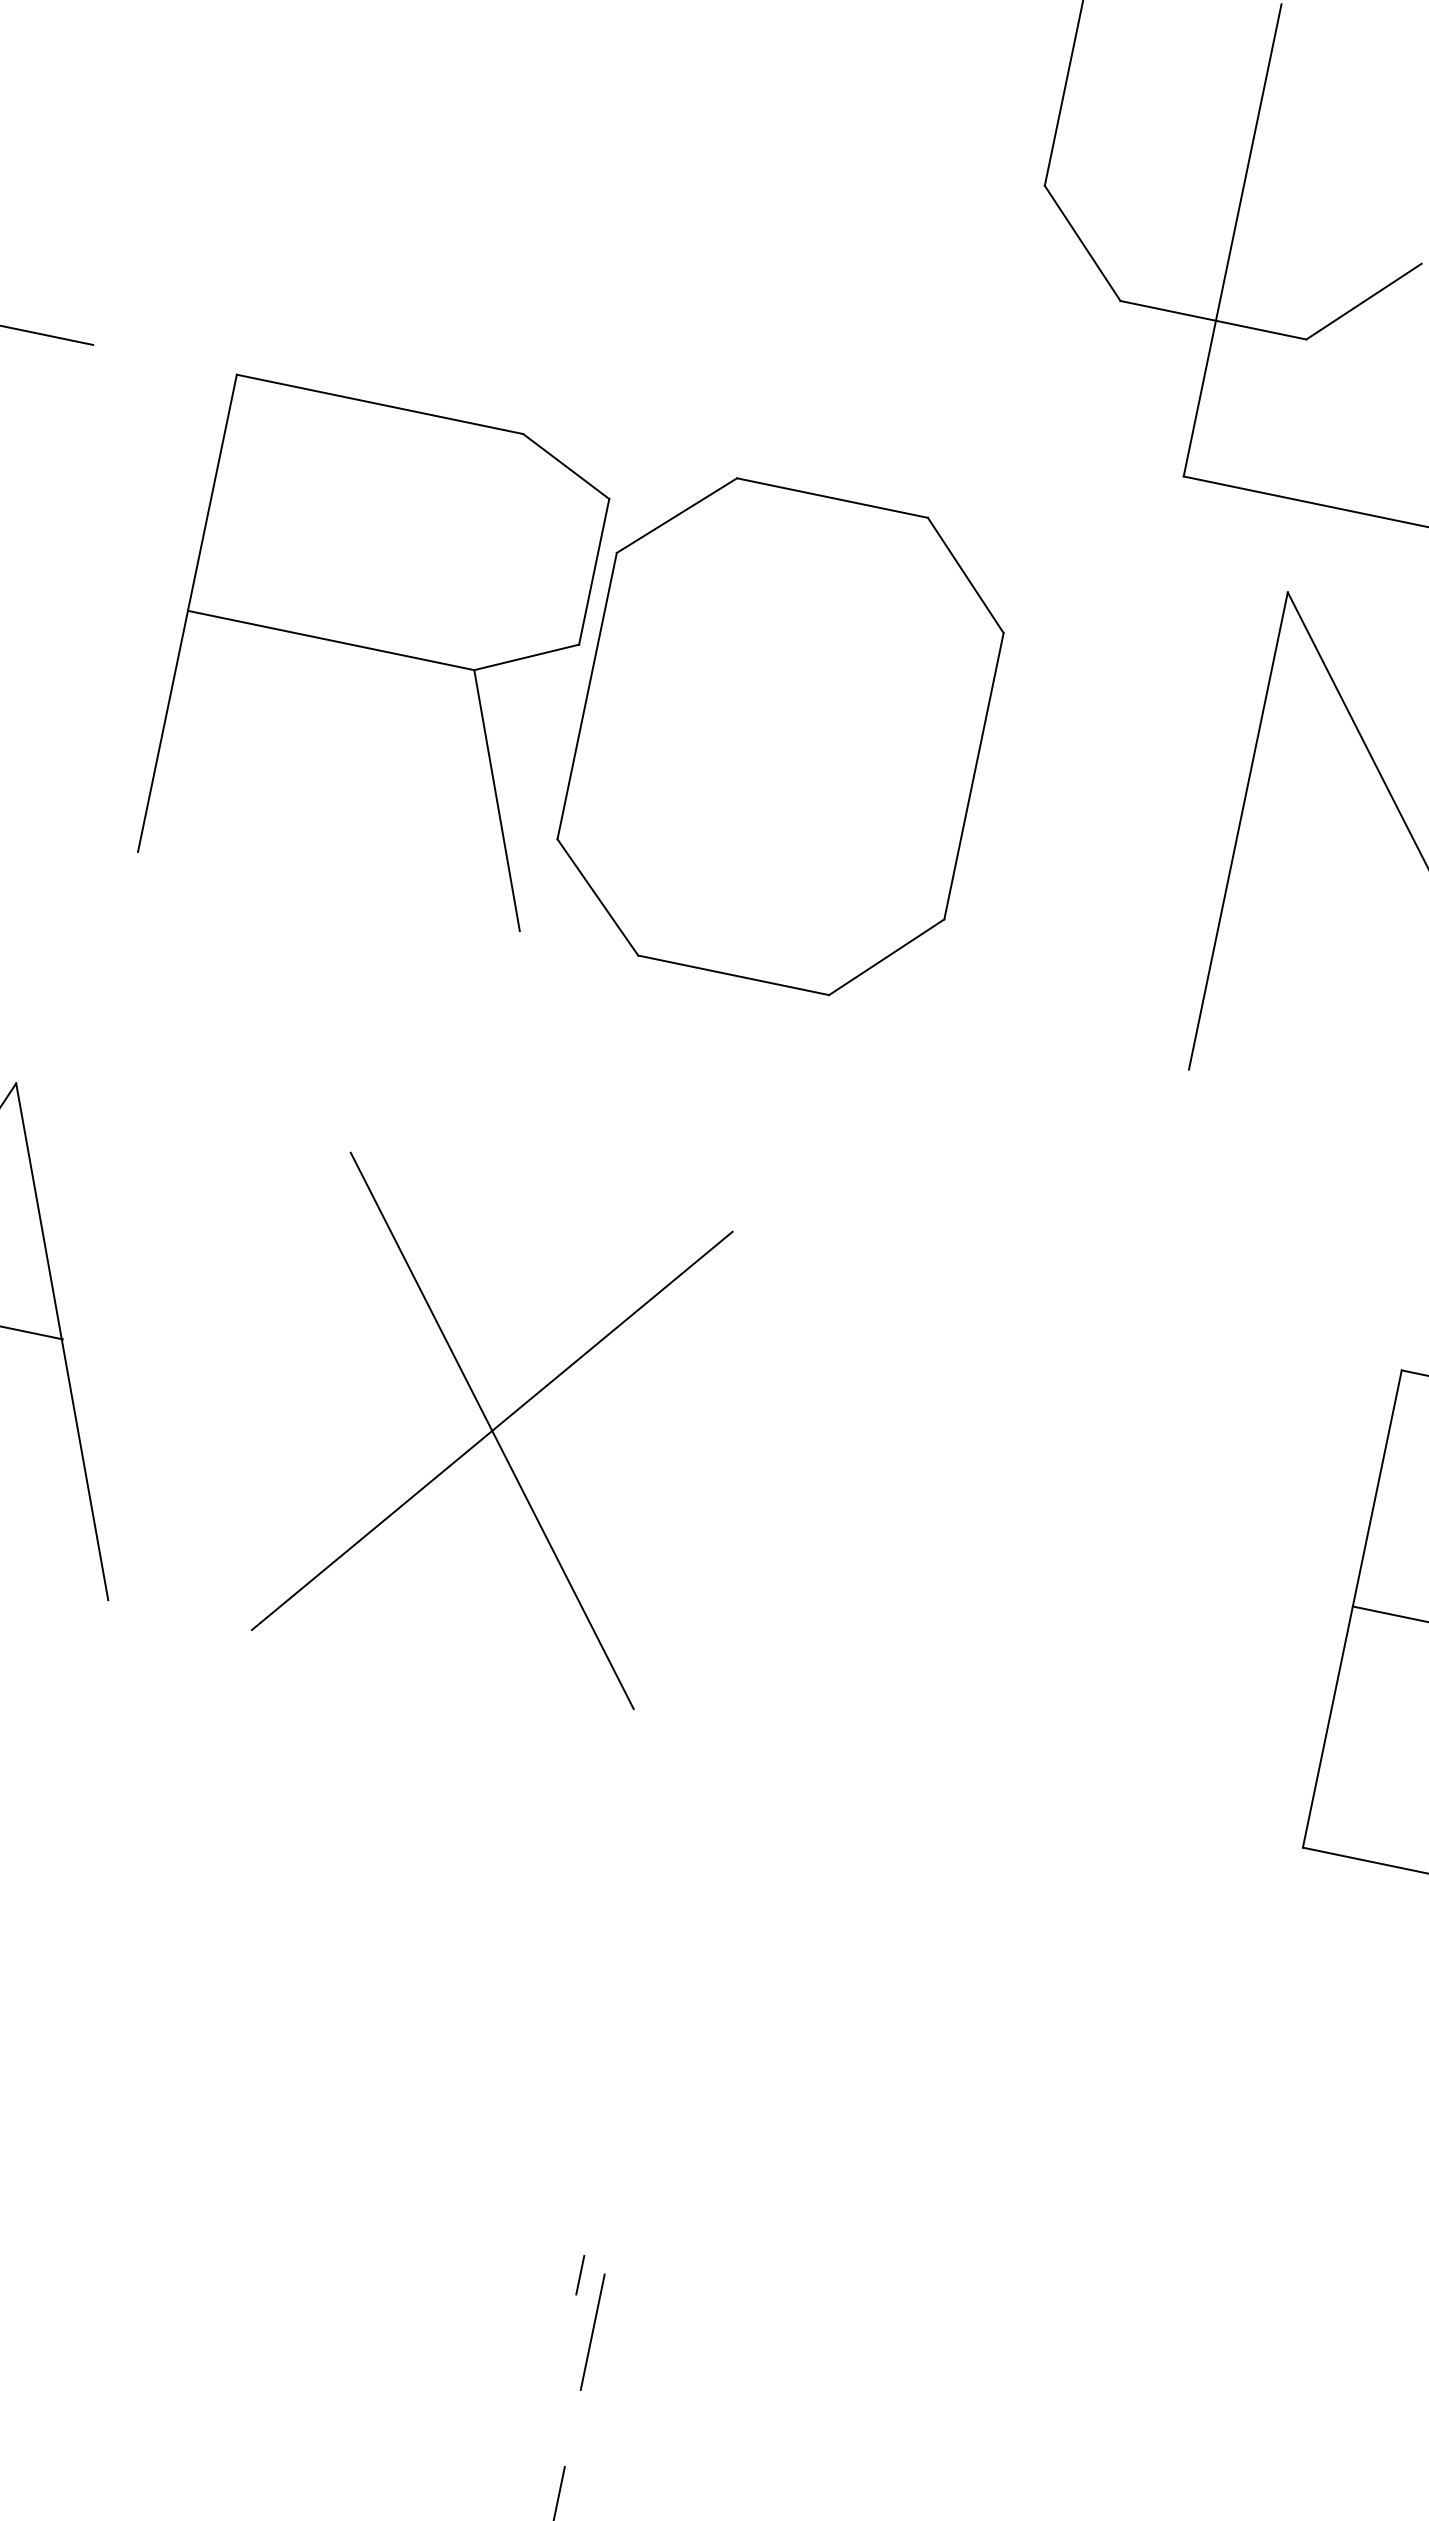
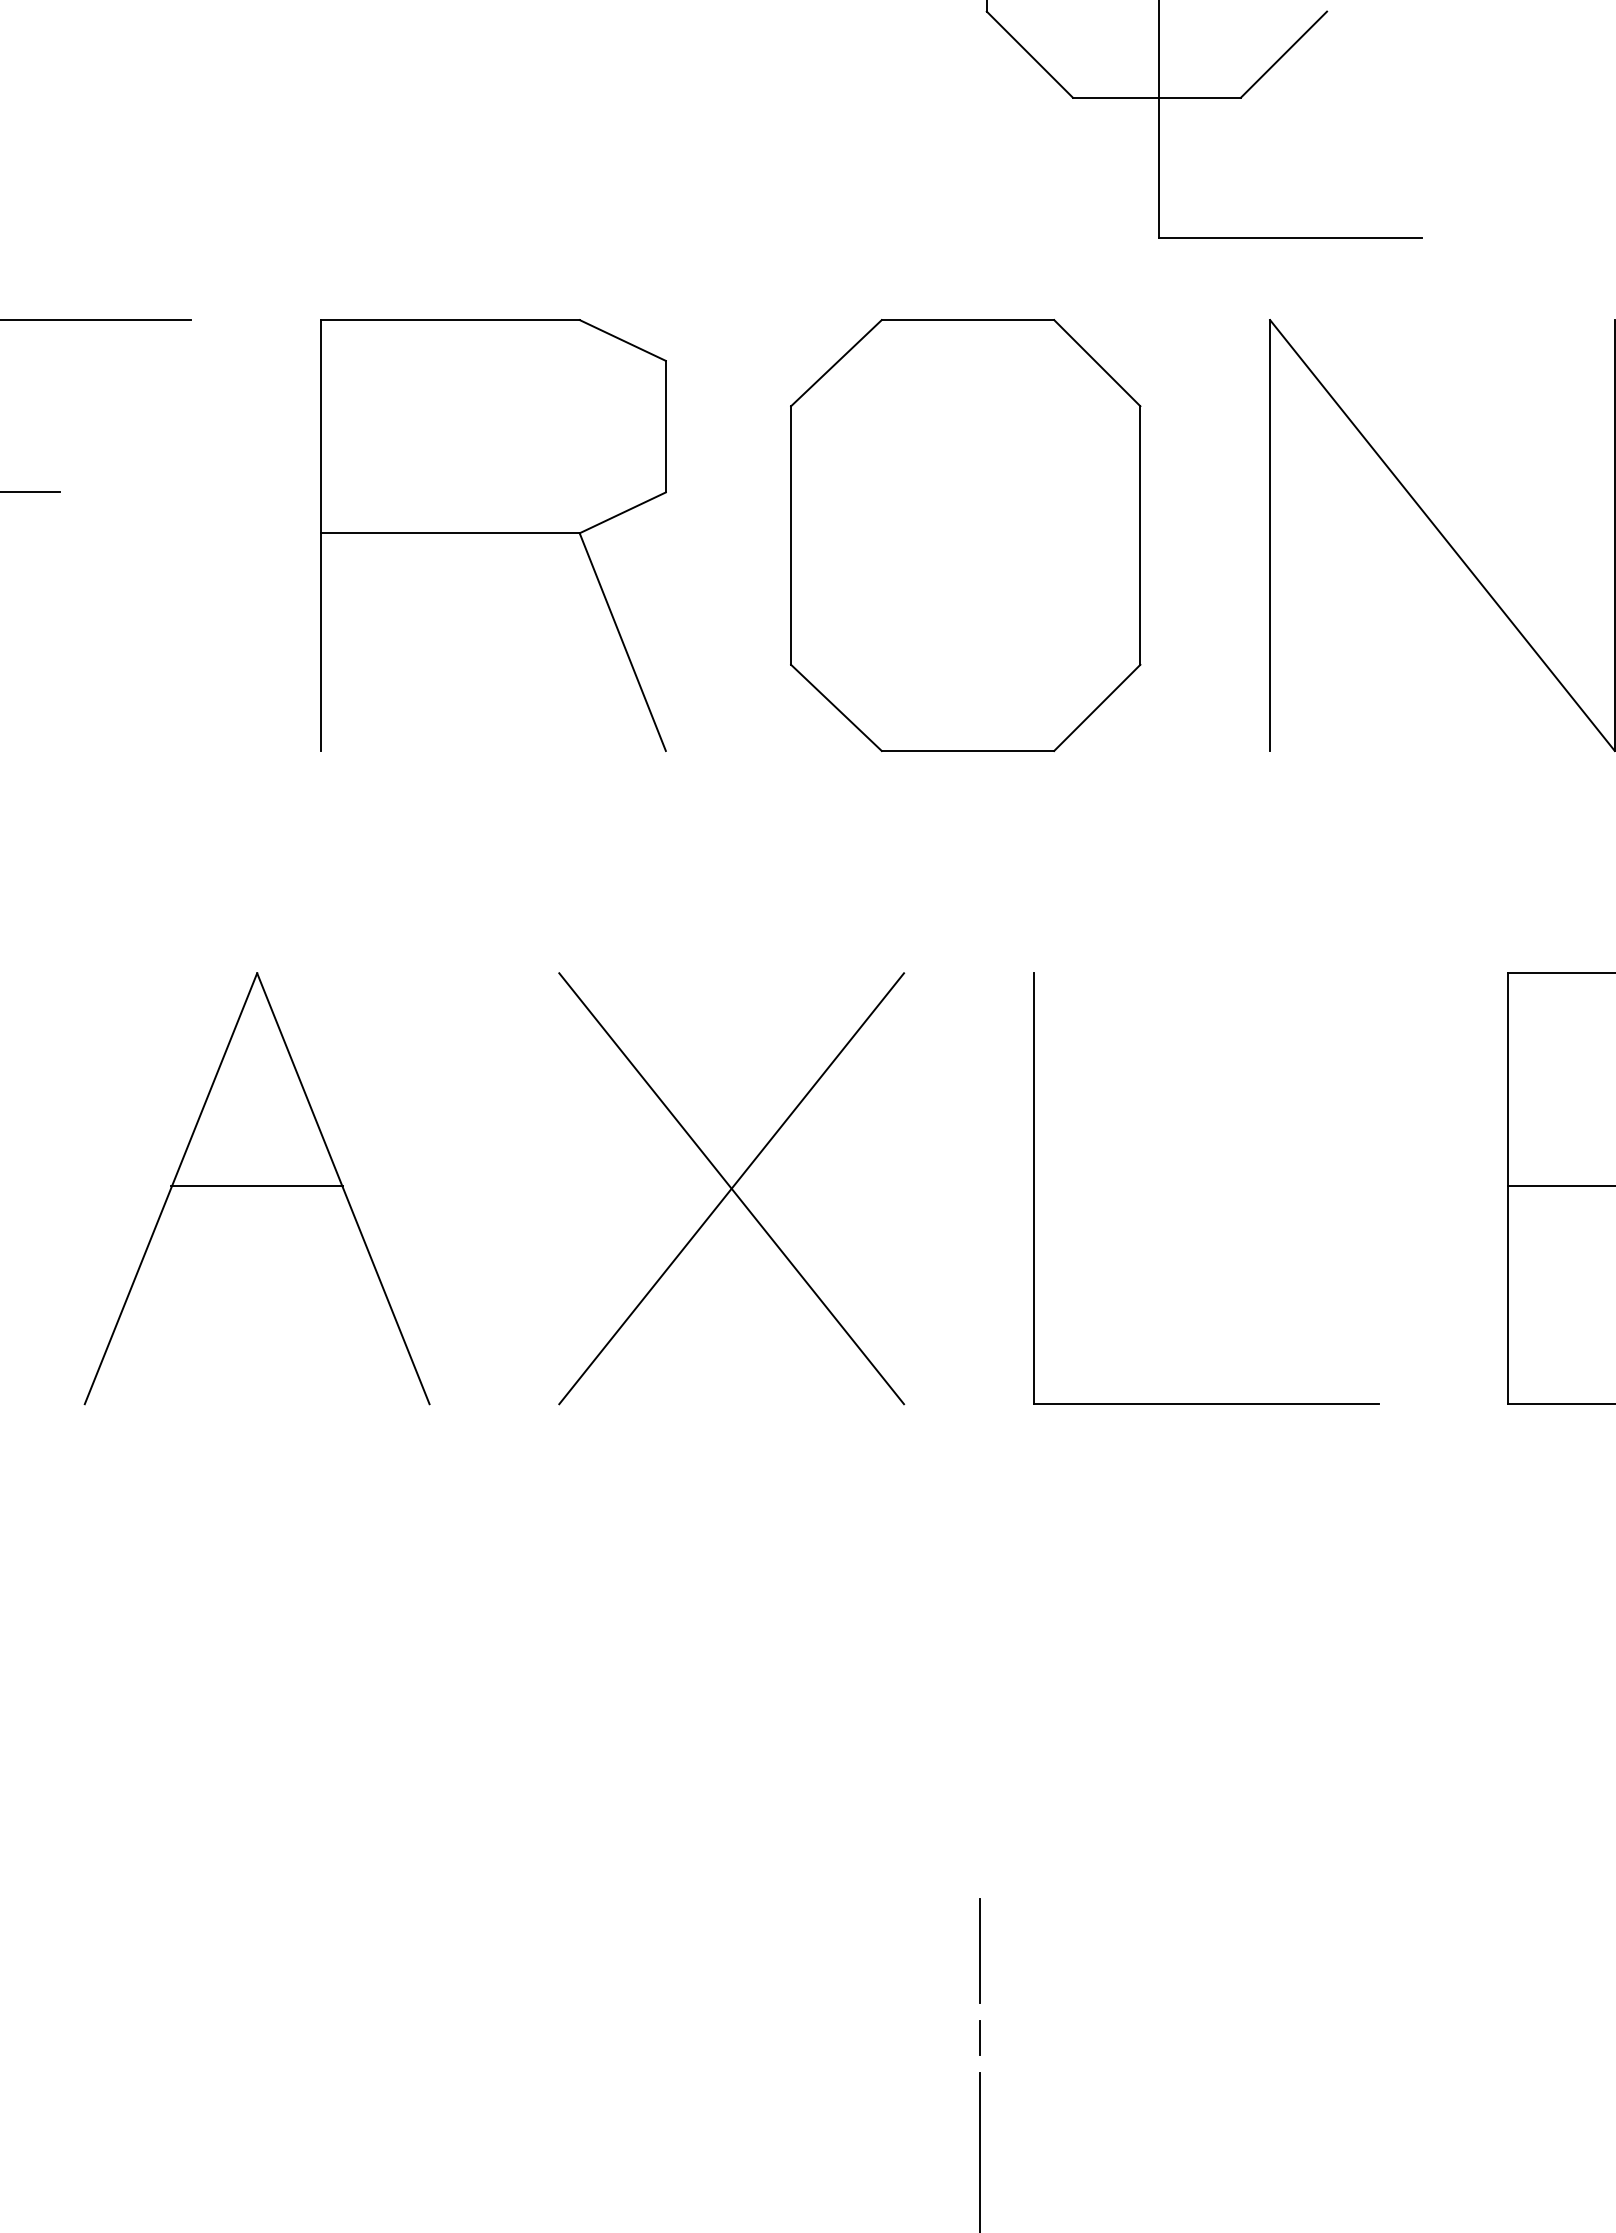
part: (780, 736) -> (965, 535), moved
part: (827, 1500) -> (1034, 1188), added
line: (579, 2274) -> (979, 2037), moved

